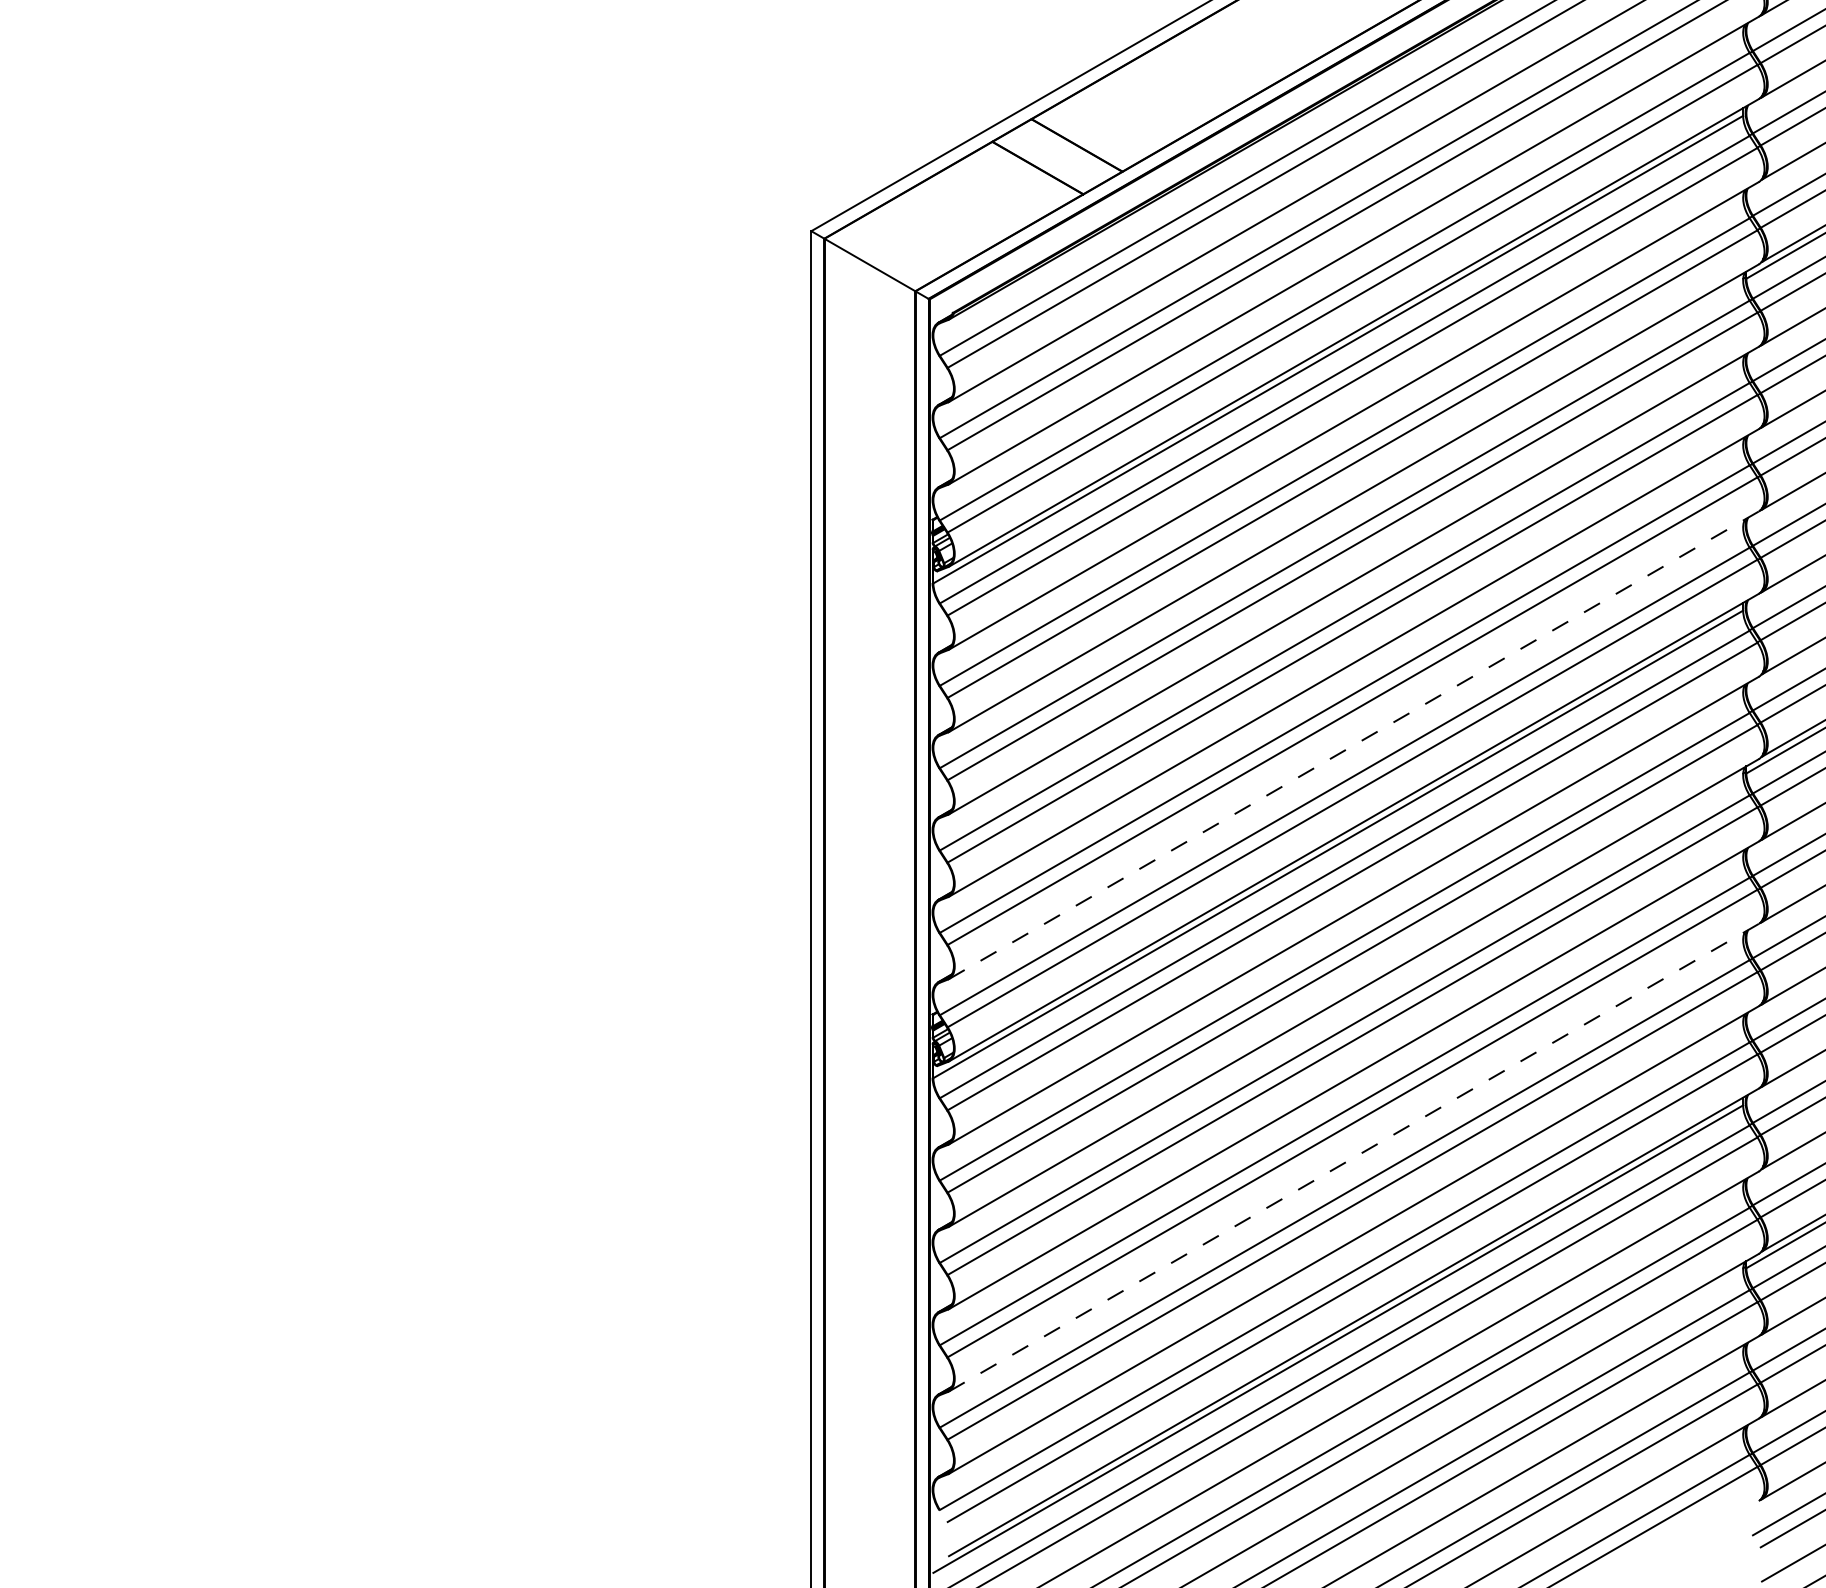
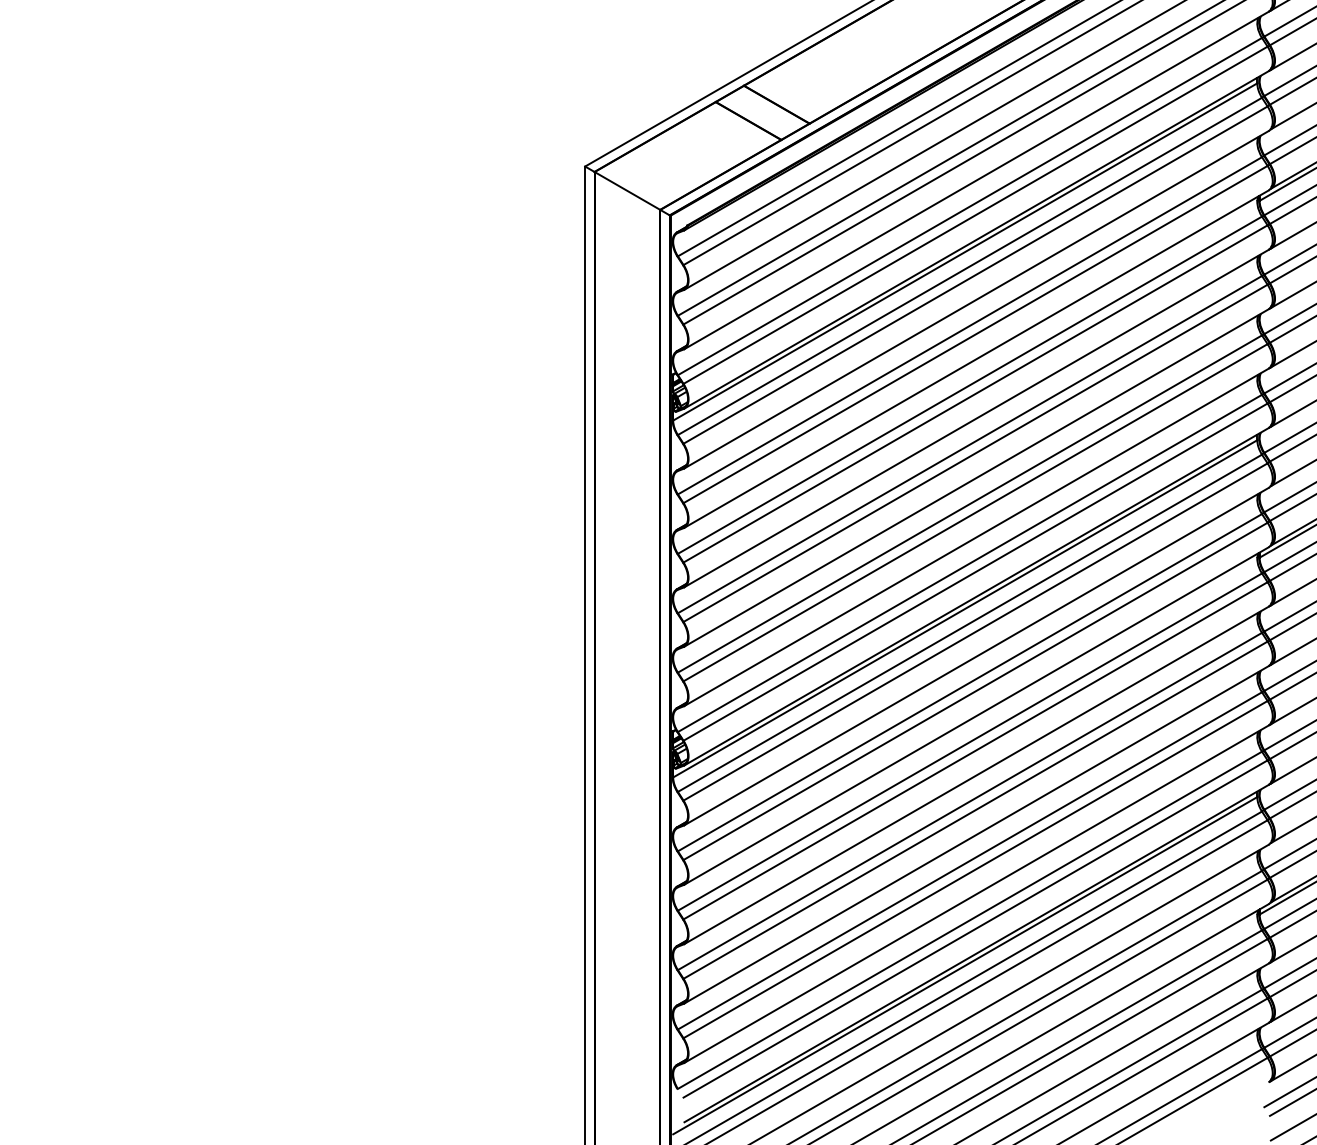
line: (1353, 745) -> (976, 537), dashed -> solid
line: (1353, 1157) -> (976, 834), dashed -> solid

